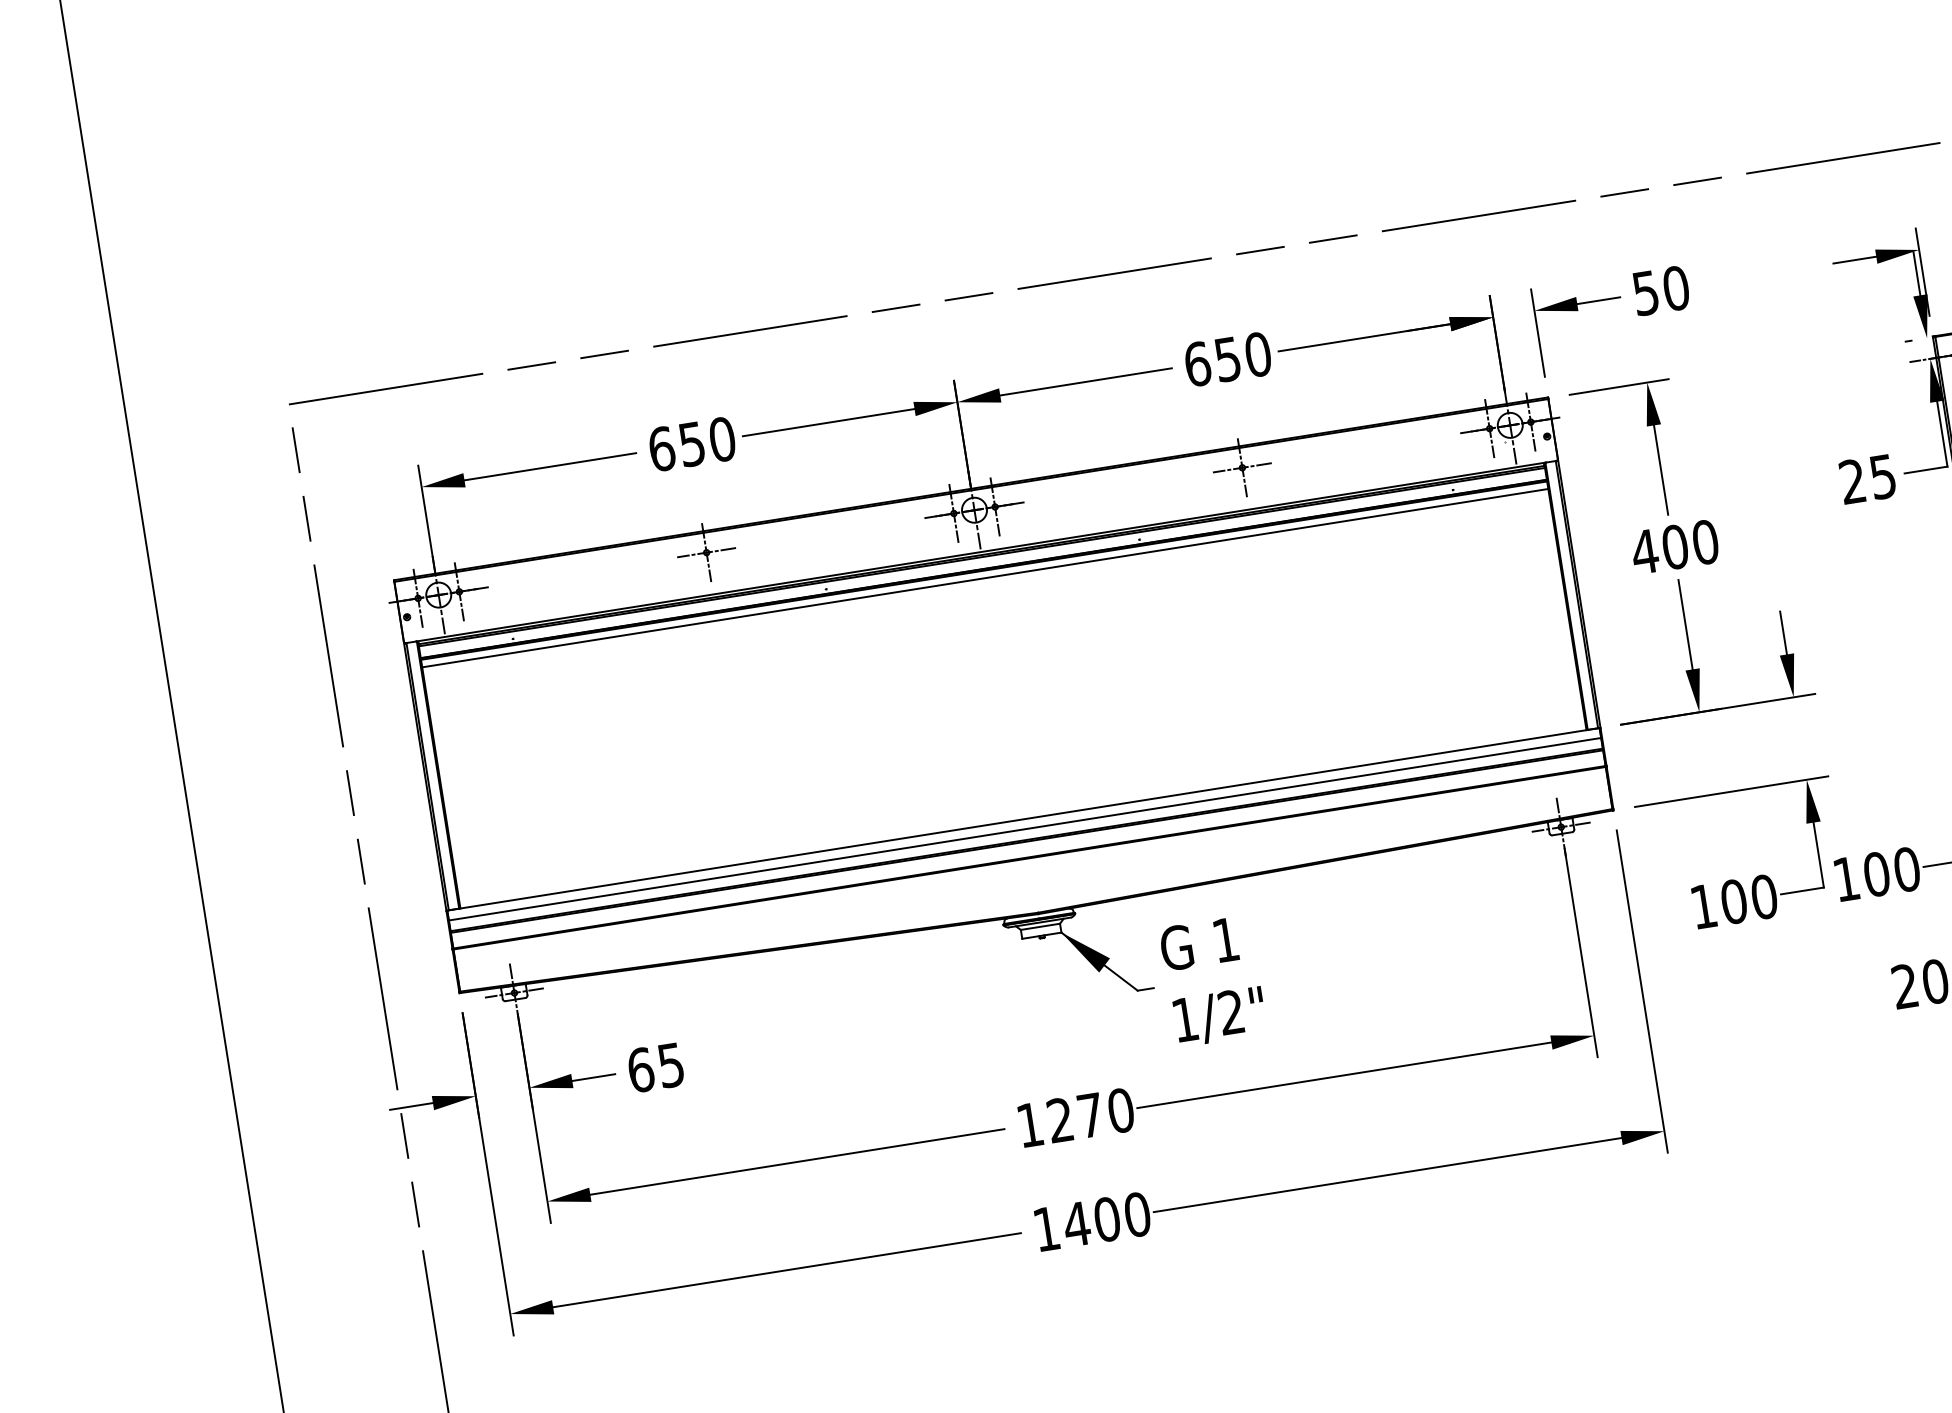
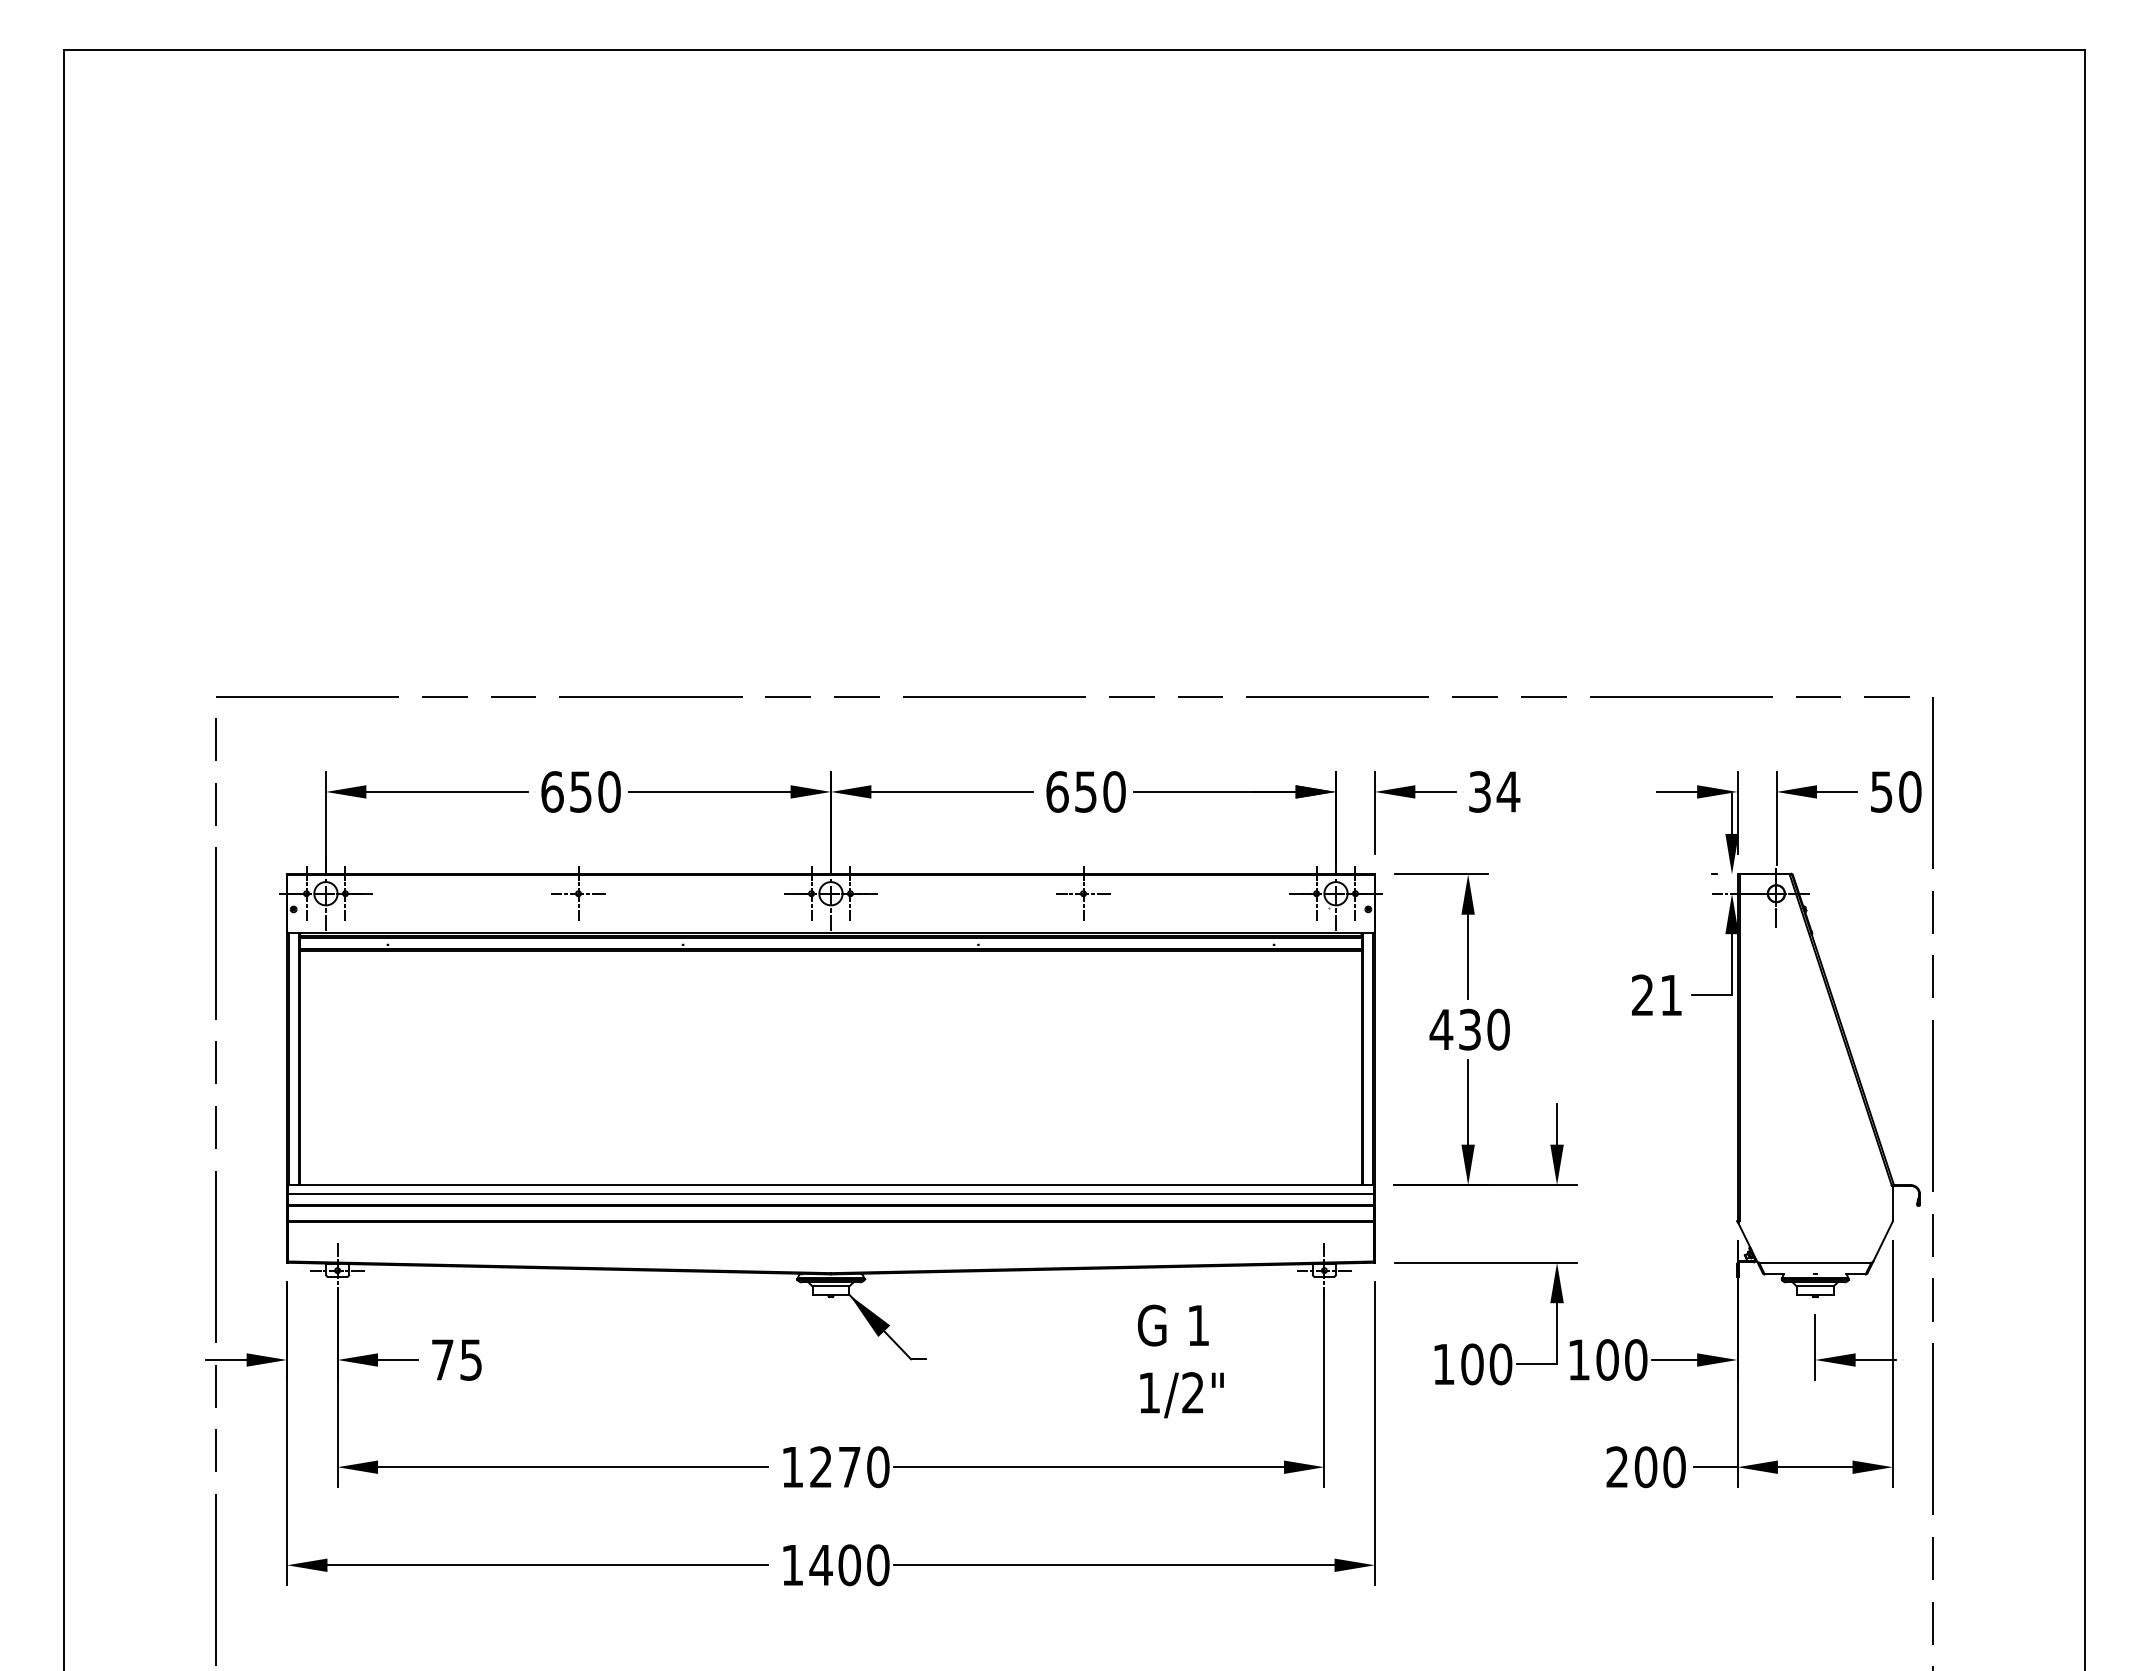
text: (1661, 290) -> (1494, 791), 50 -> 34
text: (1882, 477) -> (1670, 995), 25 -> 21
text: (1674, 546) -> (1469, 1029), 400 -> 430
line: (984, 577) -> (830, 957), removed
text: (1212, 981) -> (1180, 1361), moved
text: (640, 1069) -> (442, 1359), 65 -> 75

